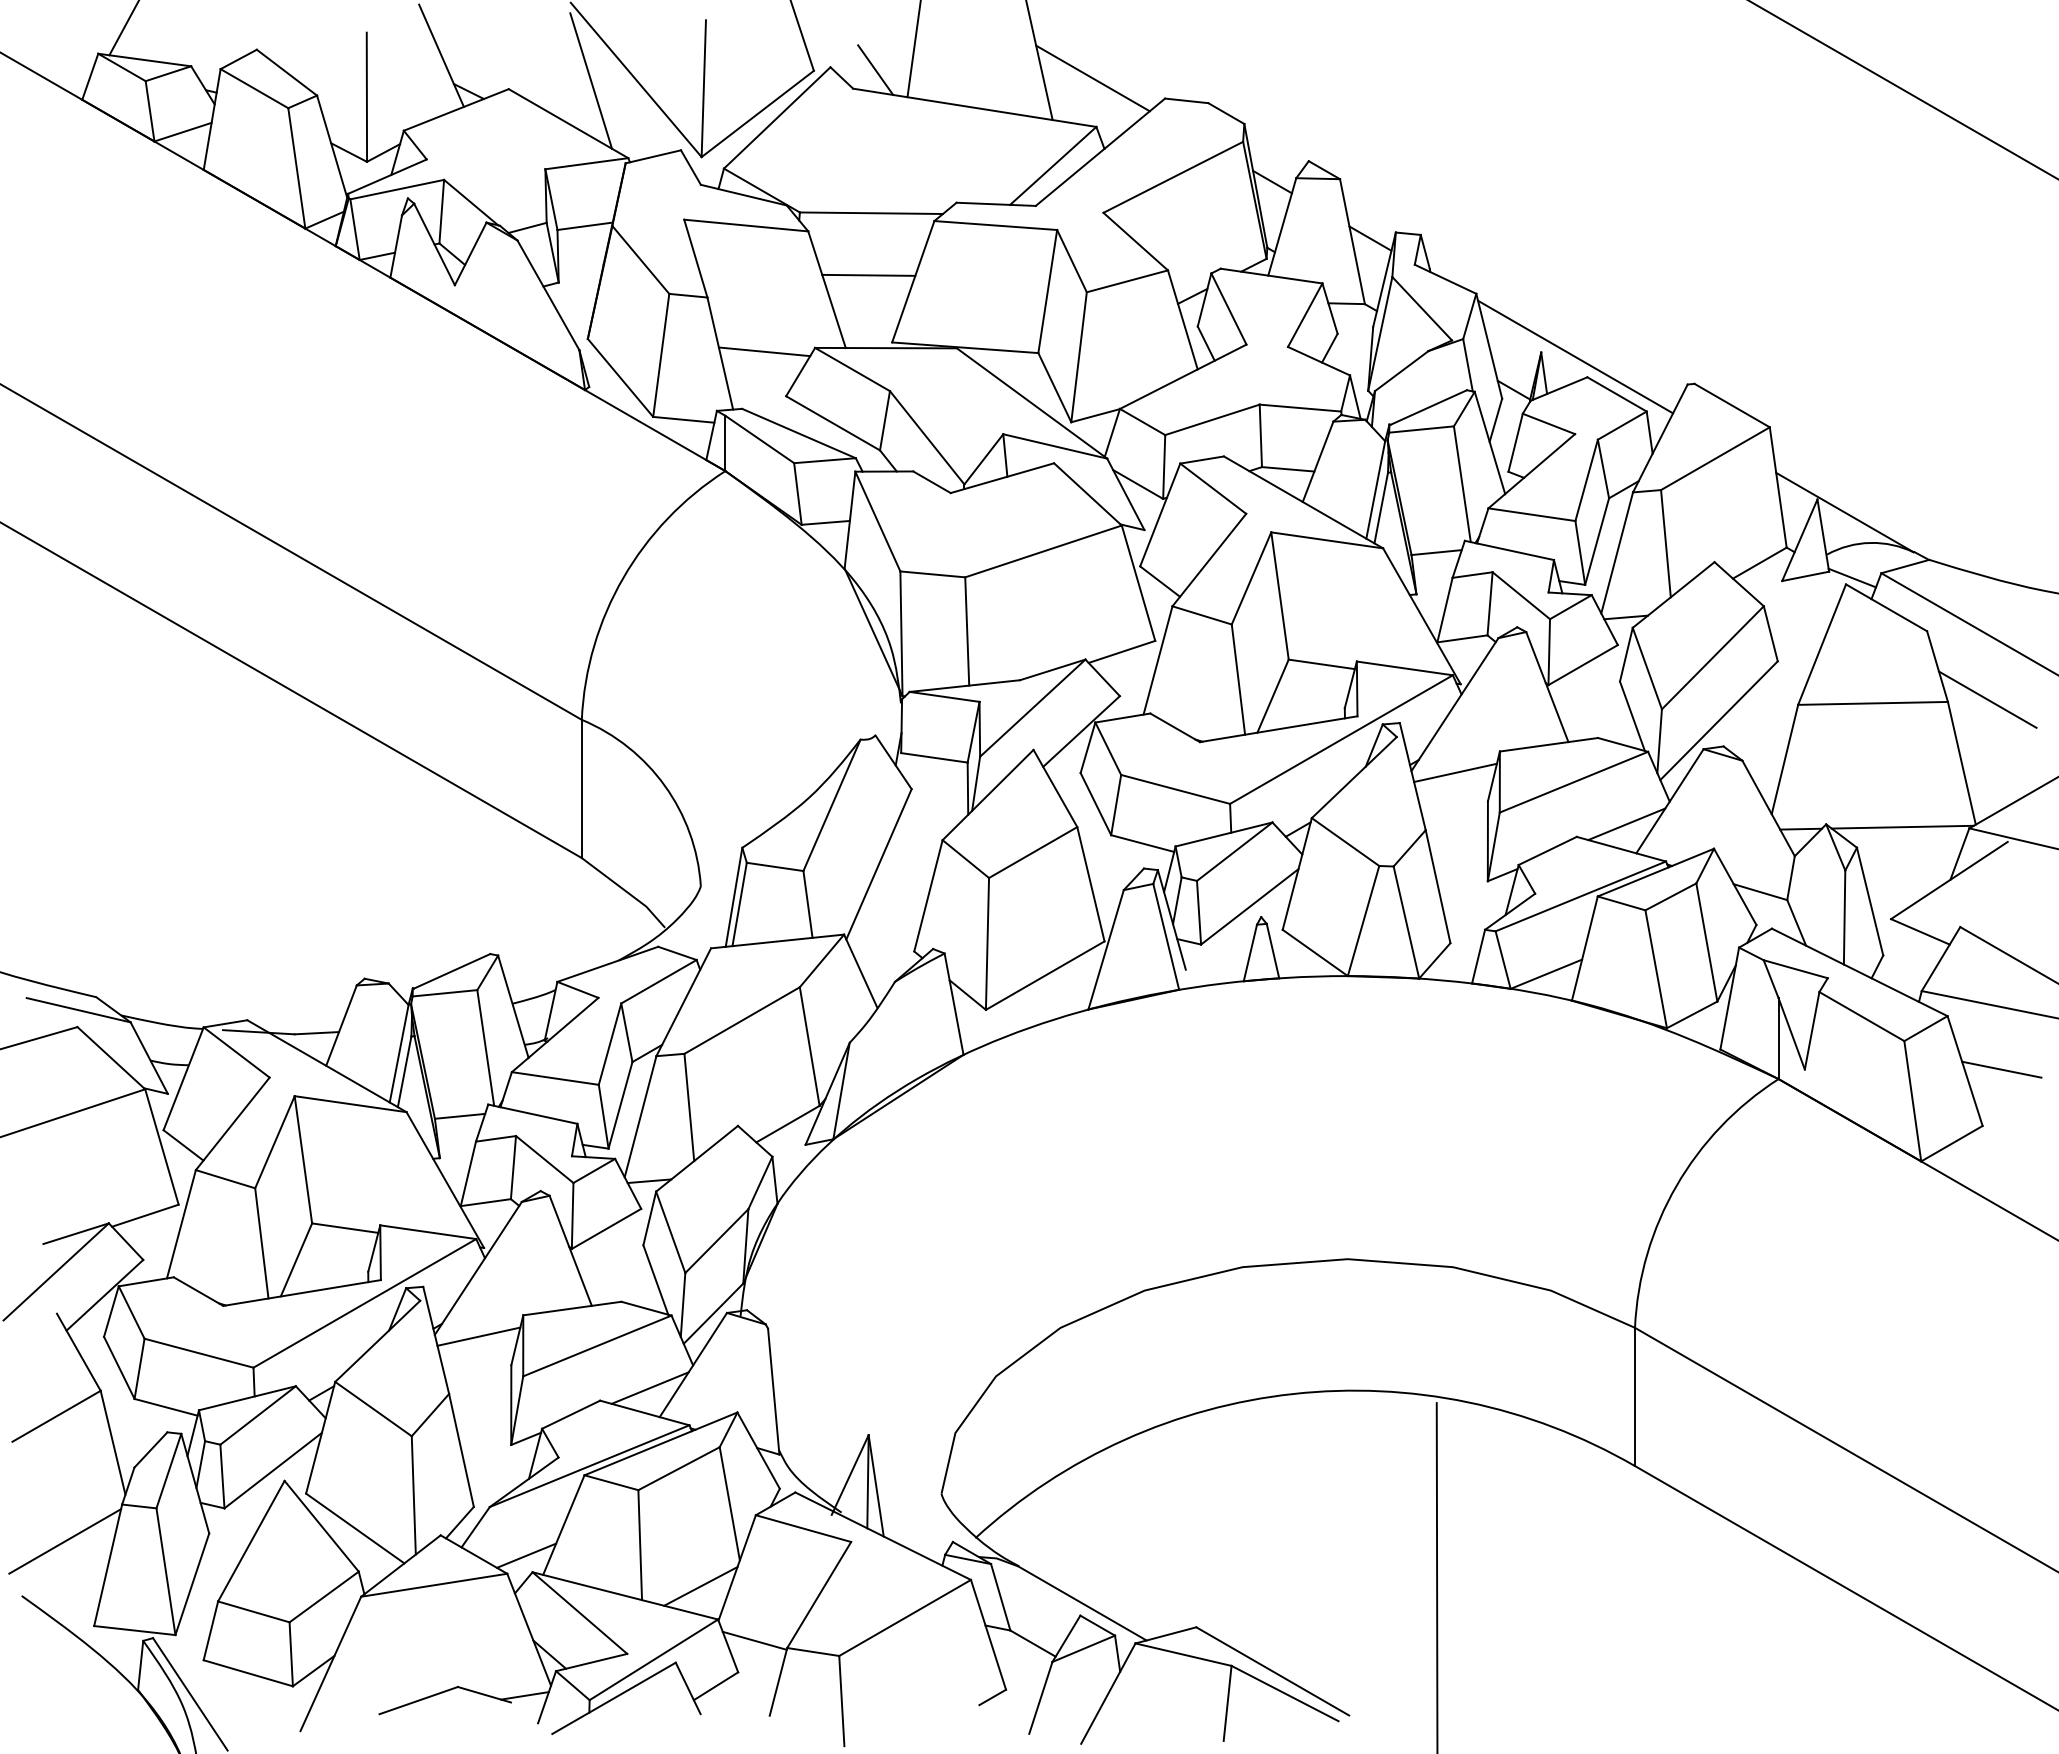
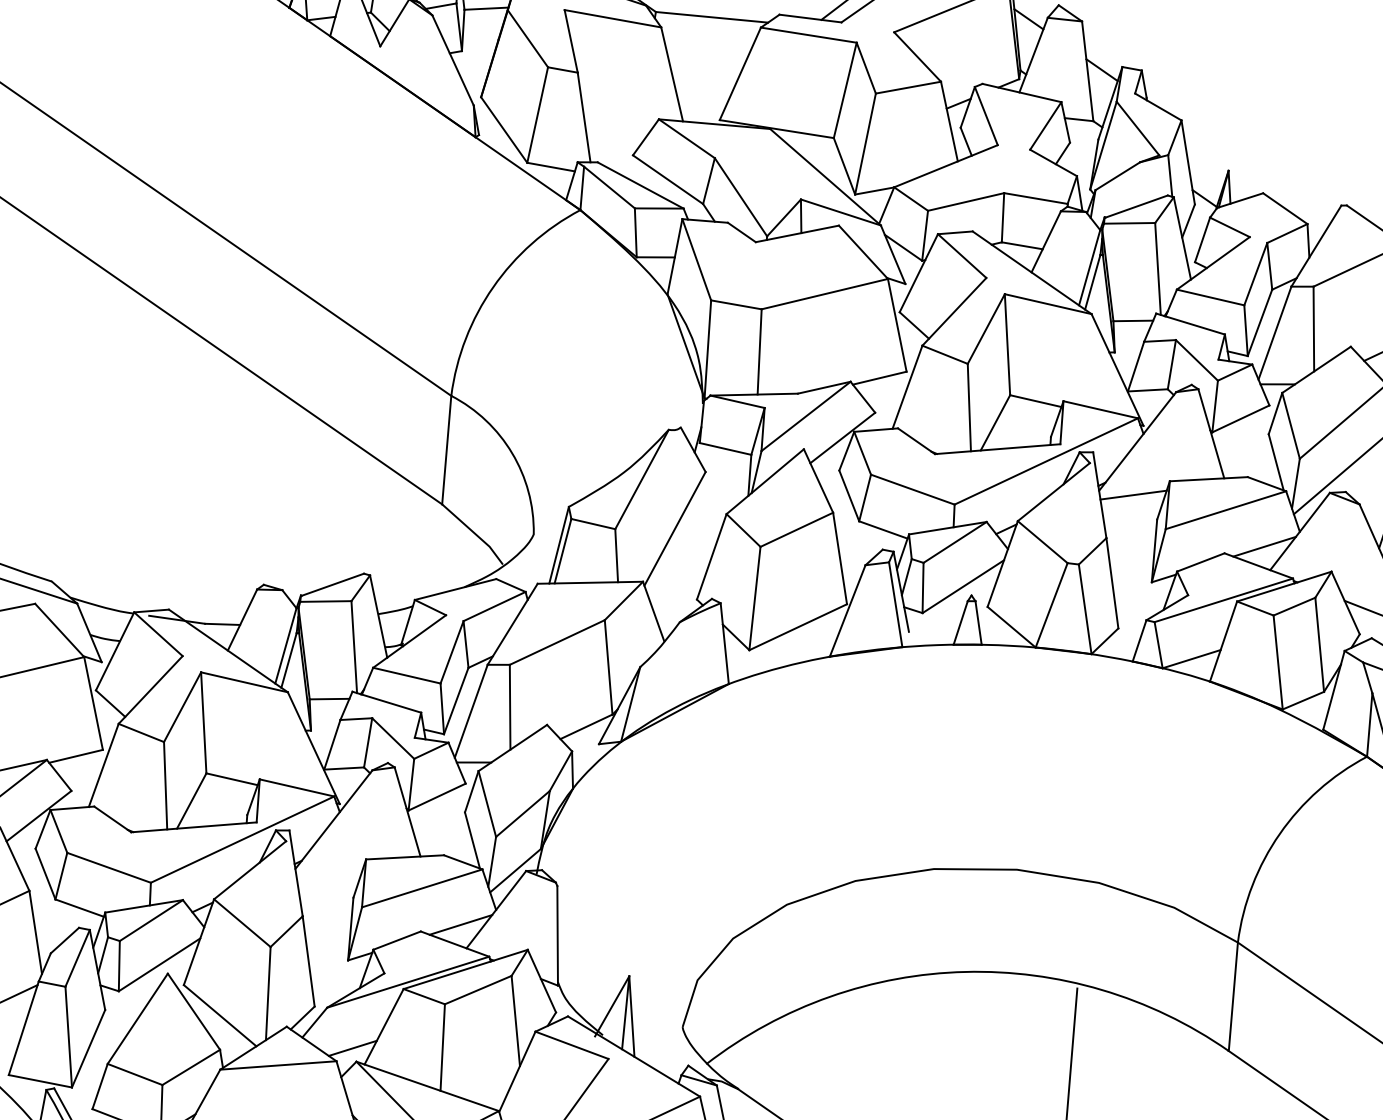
line: (868, 274) -> (705, 65), removed
line: (764, 351) -> (618, 118), removed
line: (1575, 356) -> (1255, 176), removed
line: (478, 1336) -> (329, 873), removed
line: (700, 1586) -> (487, 1083), removed

